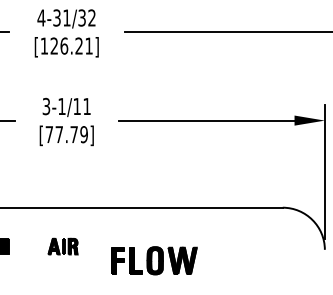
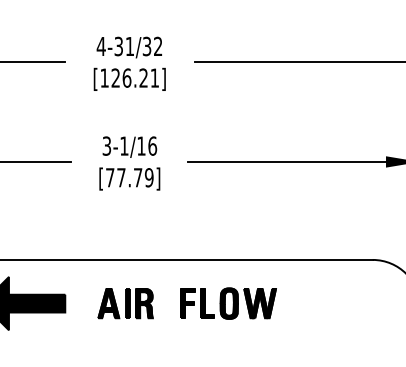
text: (86, 105) -> (152, 145), 3-1/11 -> 3-1/16
part: (62, 246) -> (125, 303), size x1.67
part: (154, 260) -> (228, 303), moved

